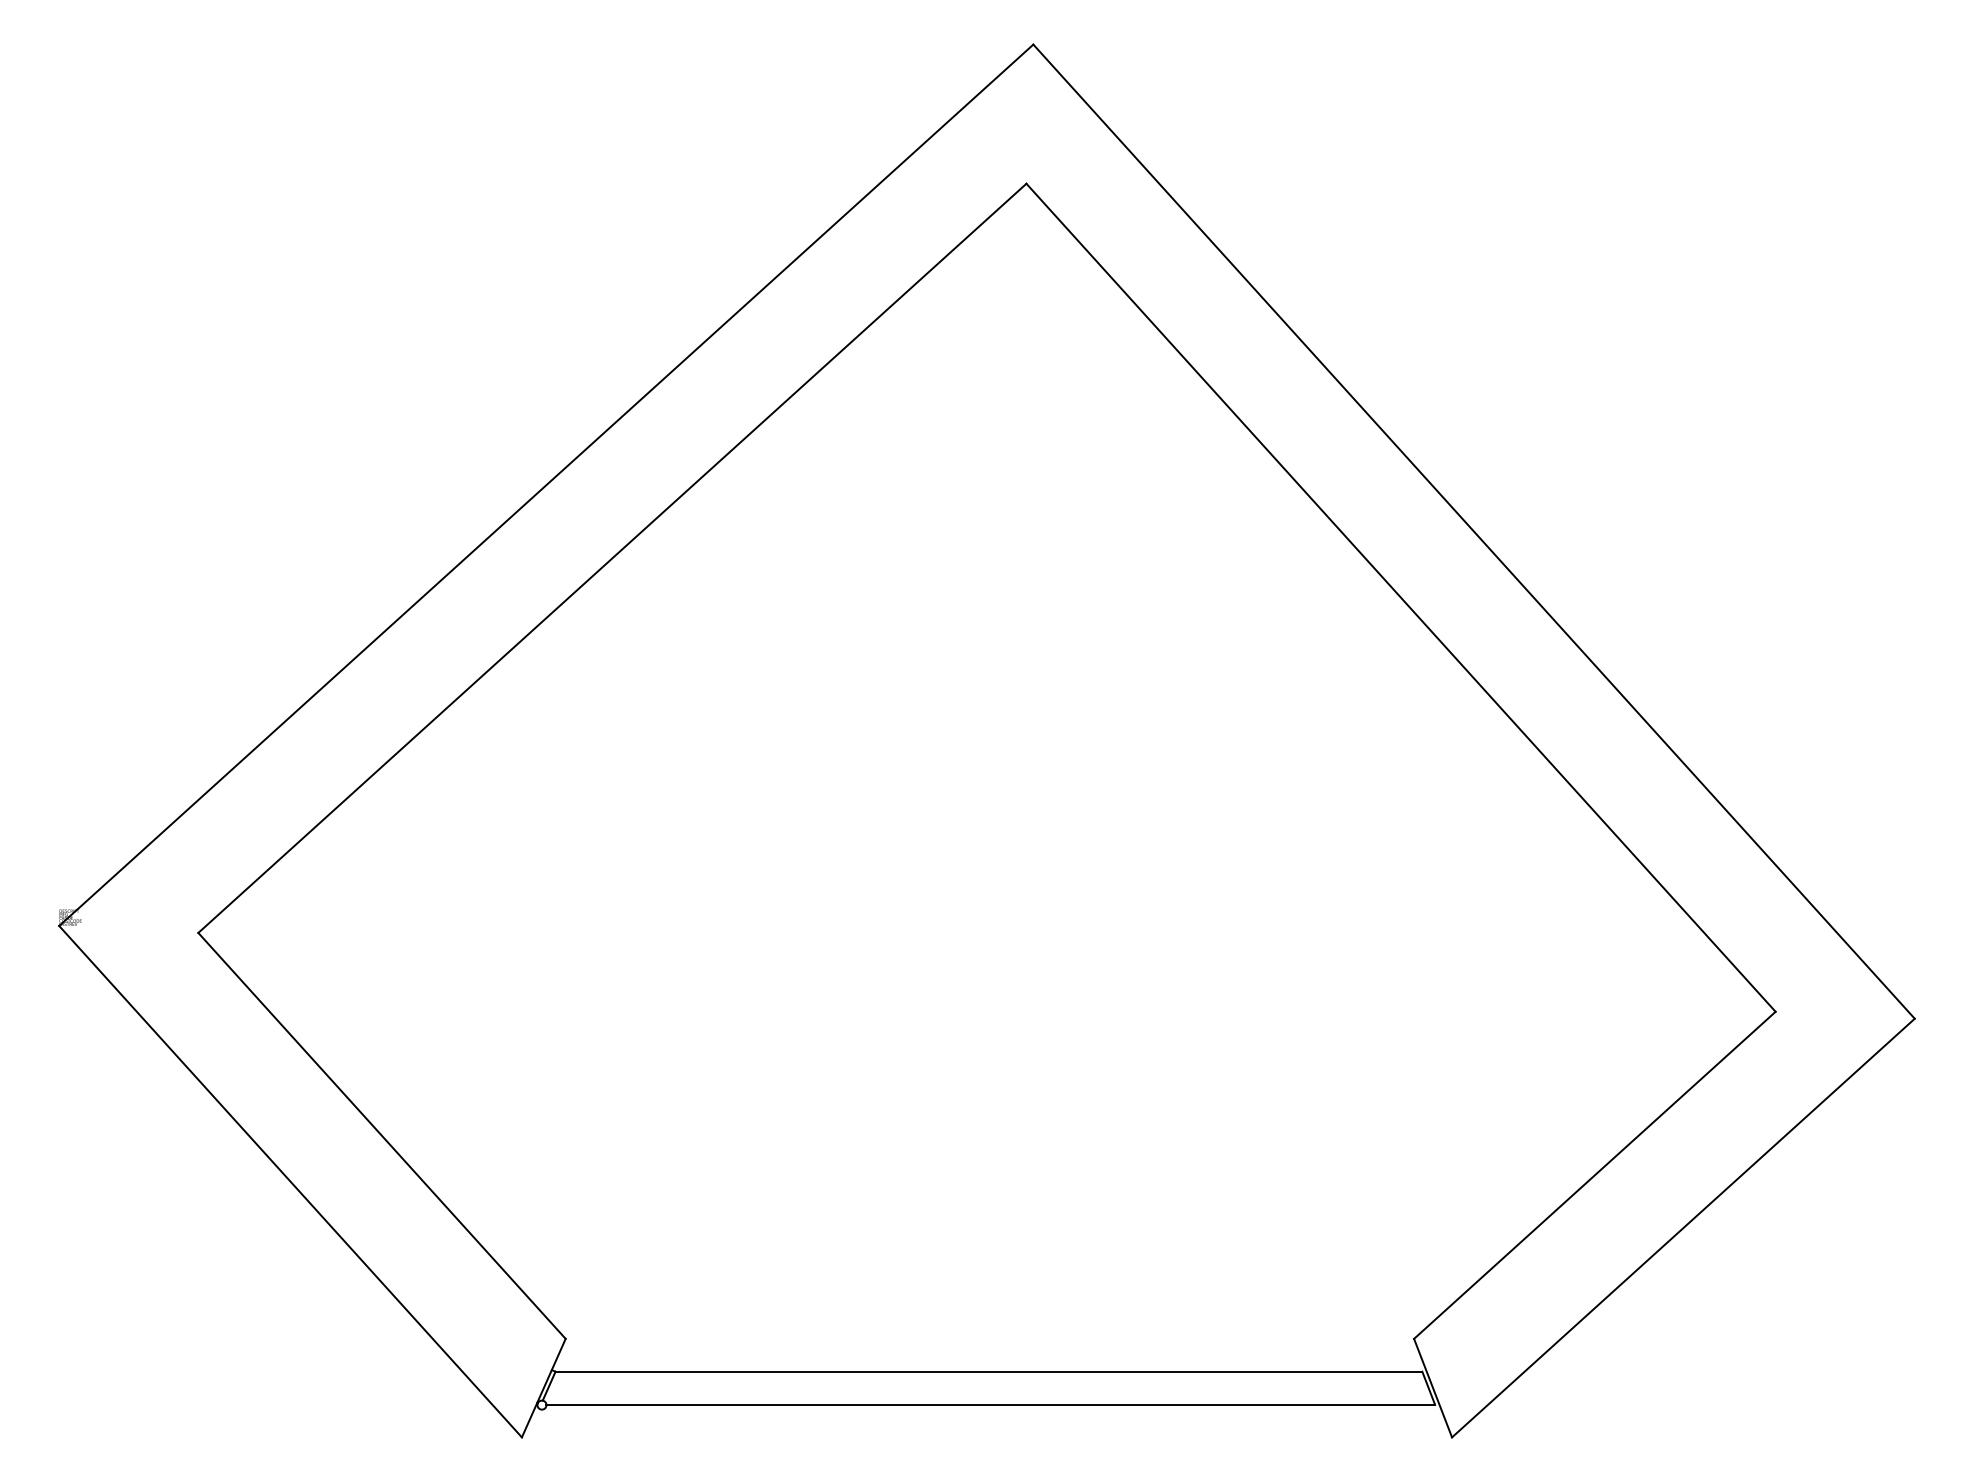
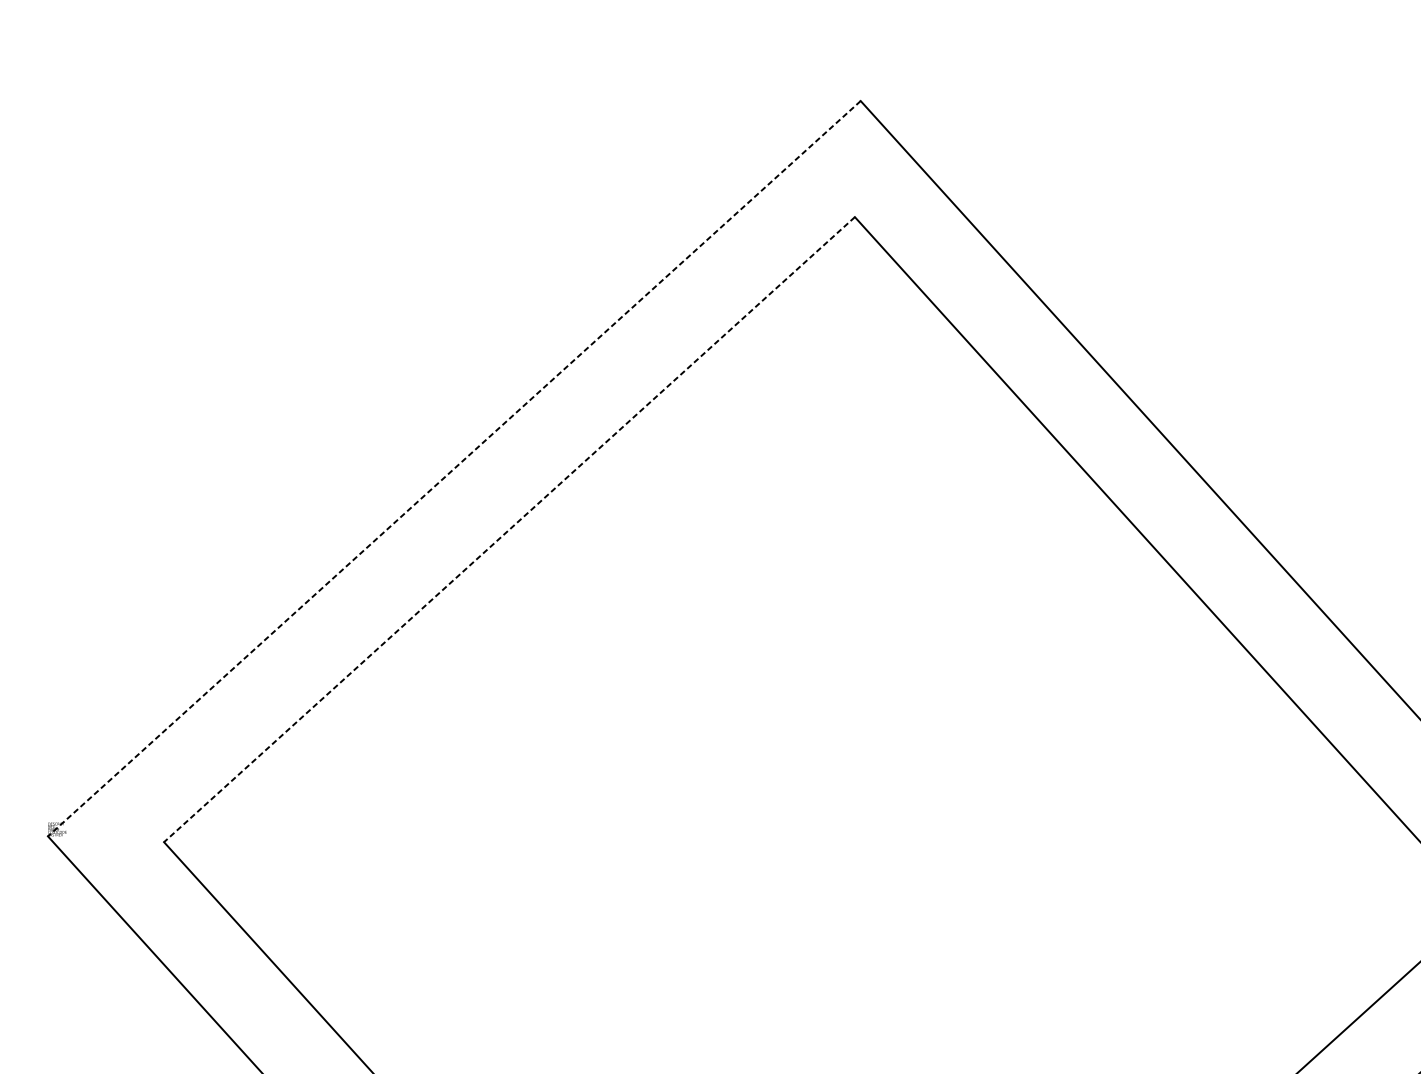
line: (546, 485) -> (454, 468), solid -> dashed
line: (612, 558) -> (509, 529), solid -> dashed

